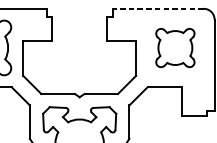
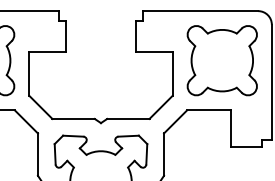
line: (158, 9) -> (200, 11), dashed -> solid
part: (174, 47) -> (221, 60), size x1.43

